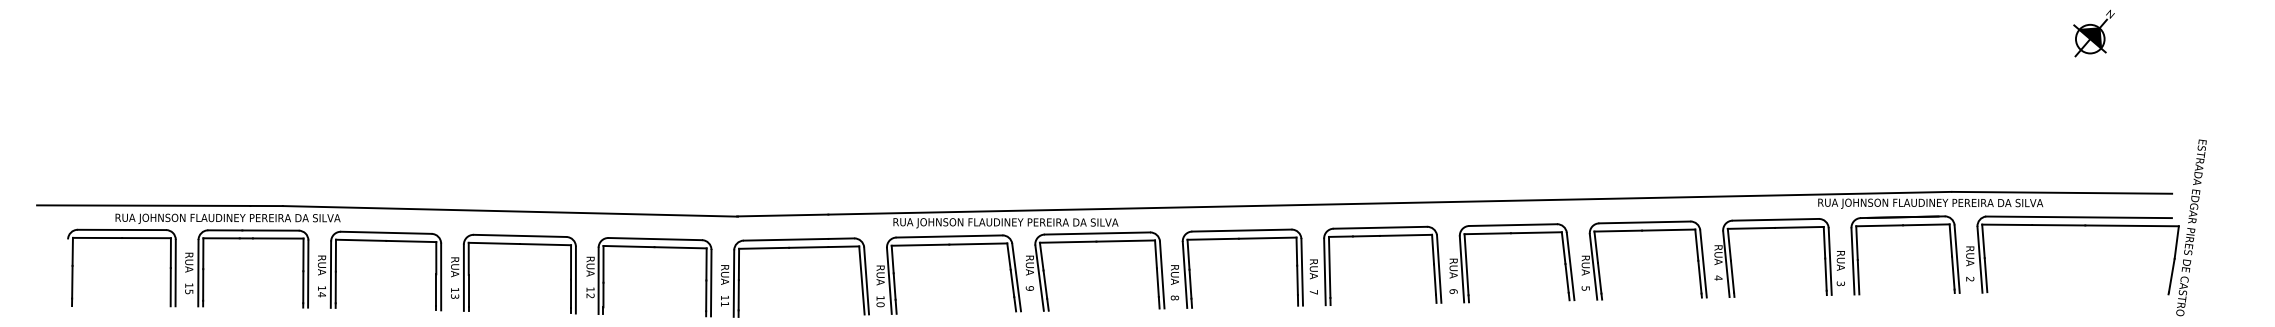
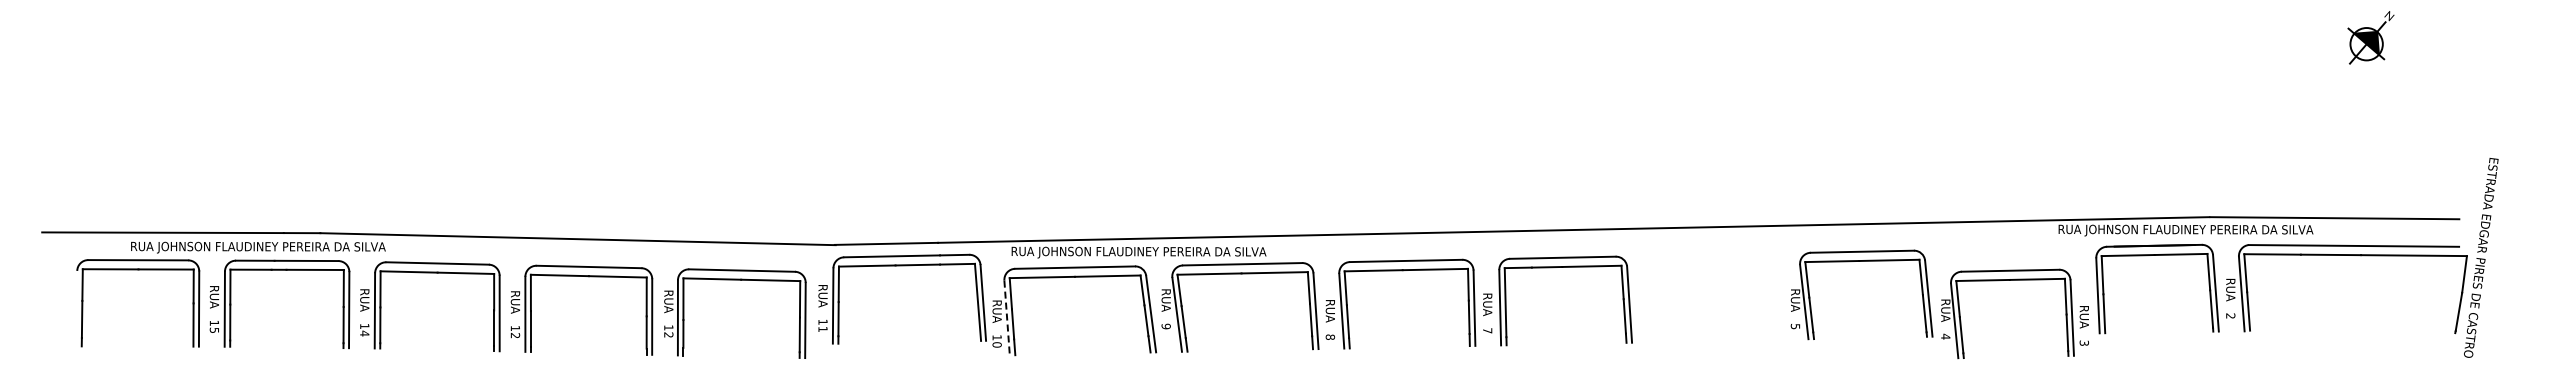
part: (1779, 228) -> (2014, 280), moved
part: (1512, 233) -> (1712, 264), removed
part: (795, 248) -> (902, 266), moved
line: (889, 281) -> (1007, 318), solid -> dashed
text: (454, 296) -> (514, 335), 13 -> 12

